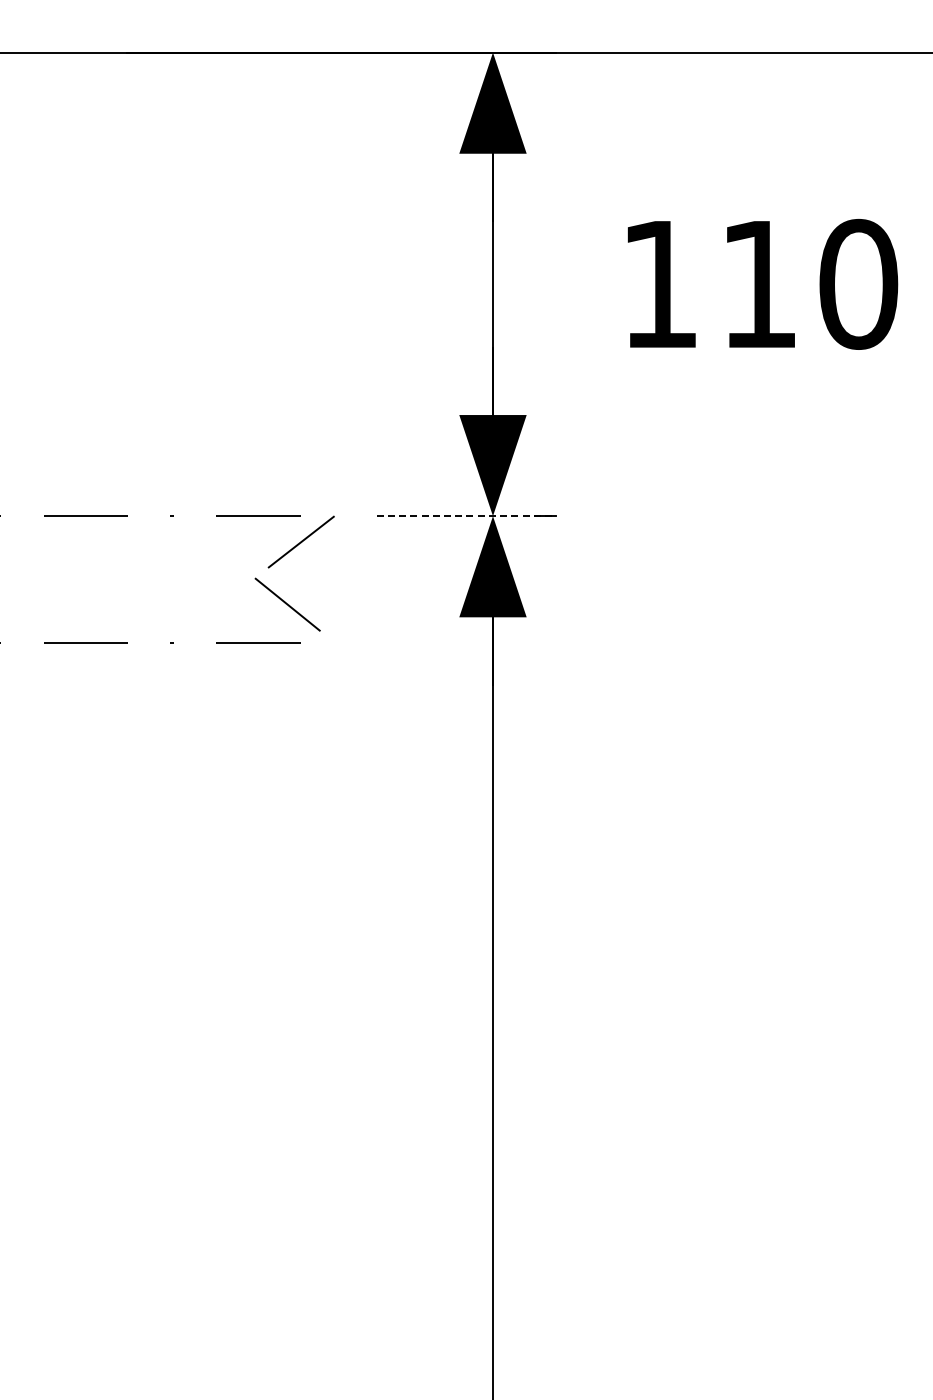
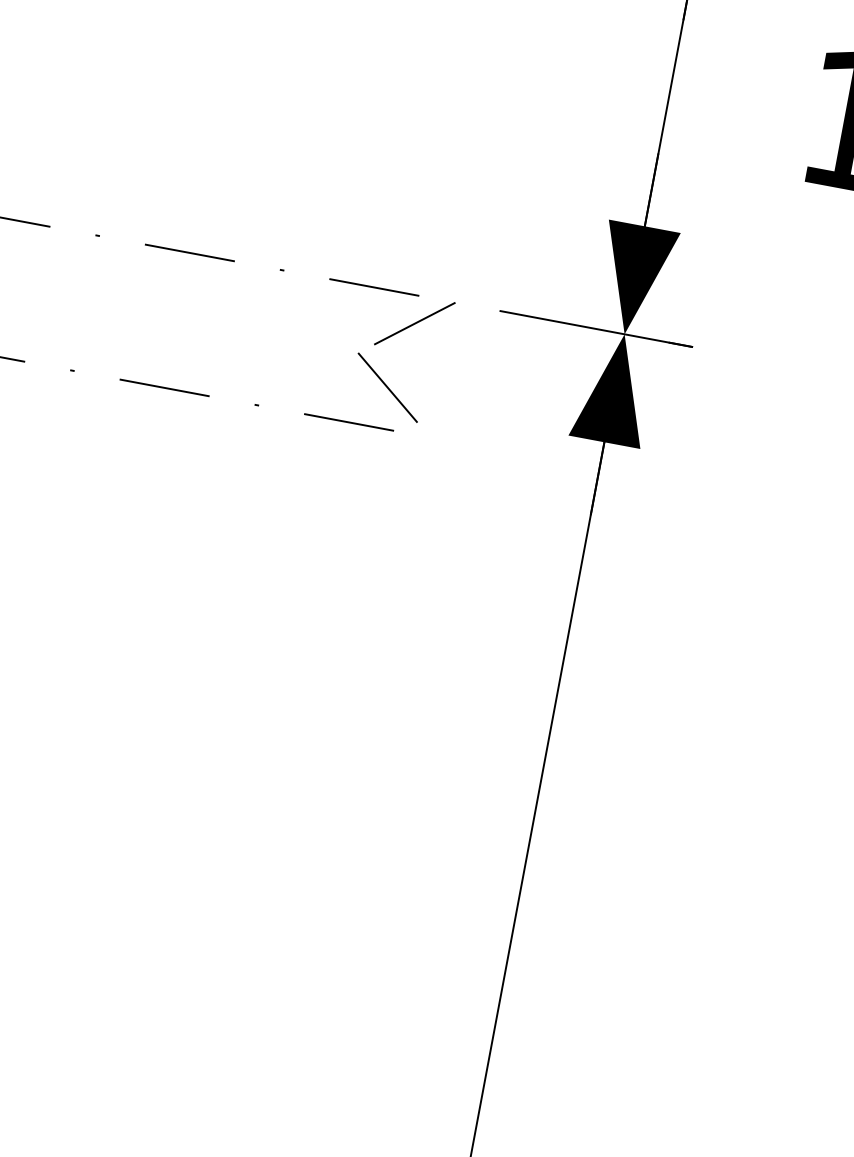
line: (466, 516) -> (596, 329), dashed -> solid

